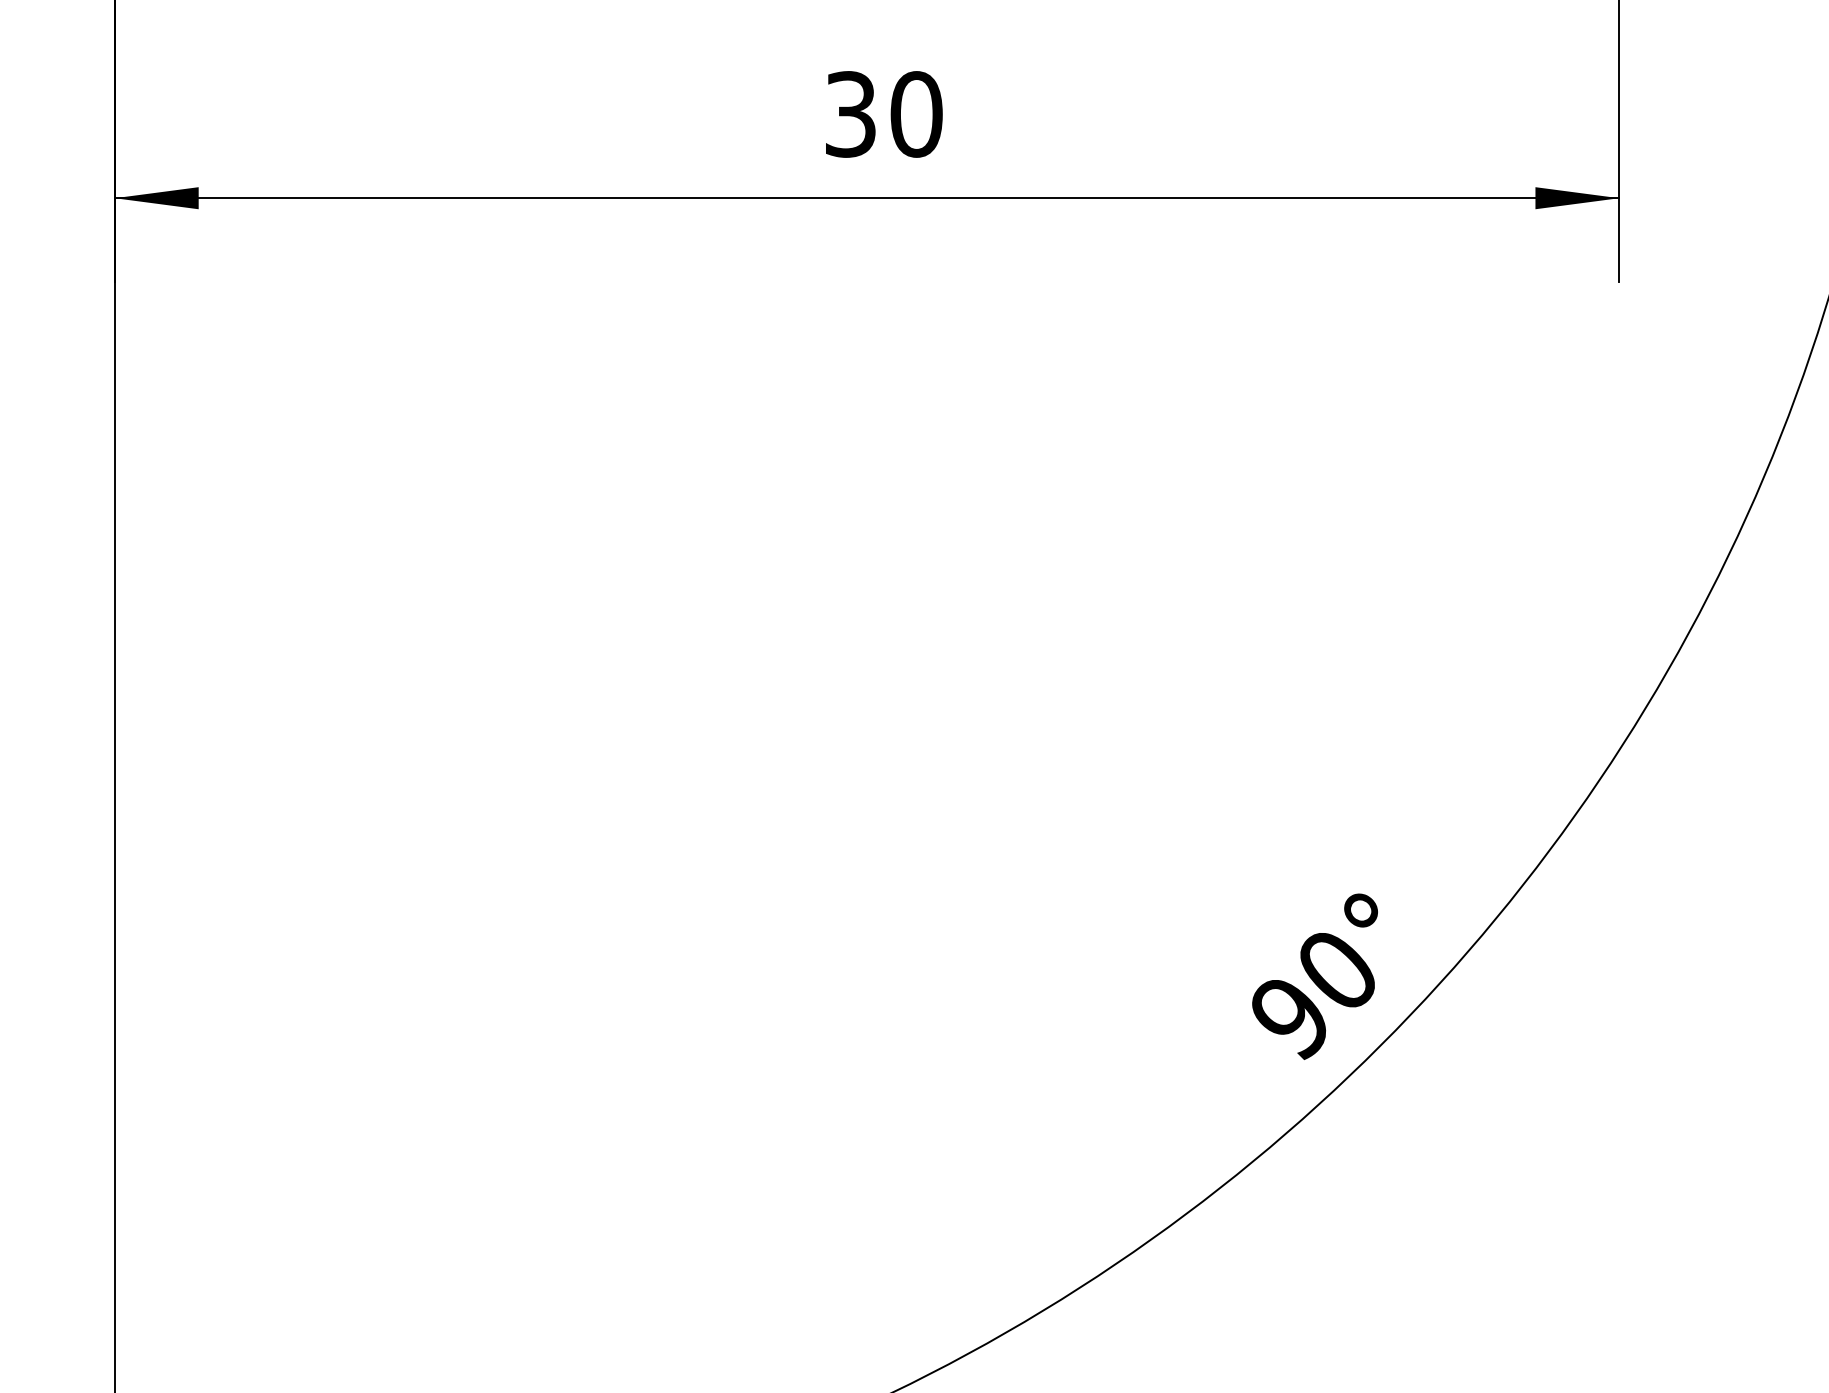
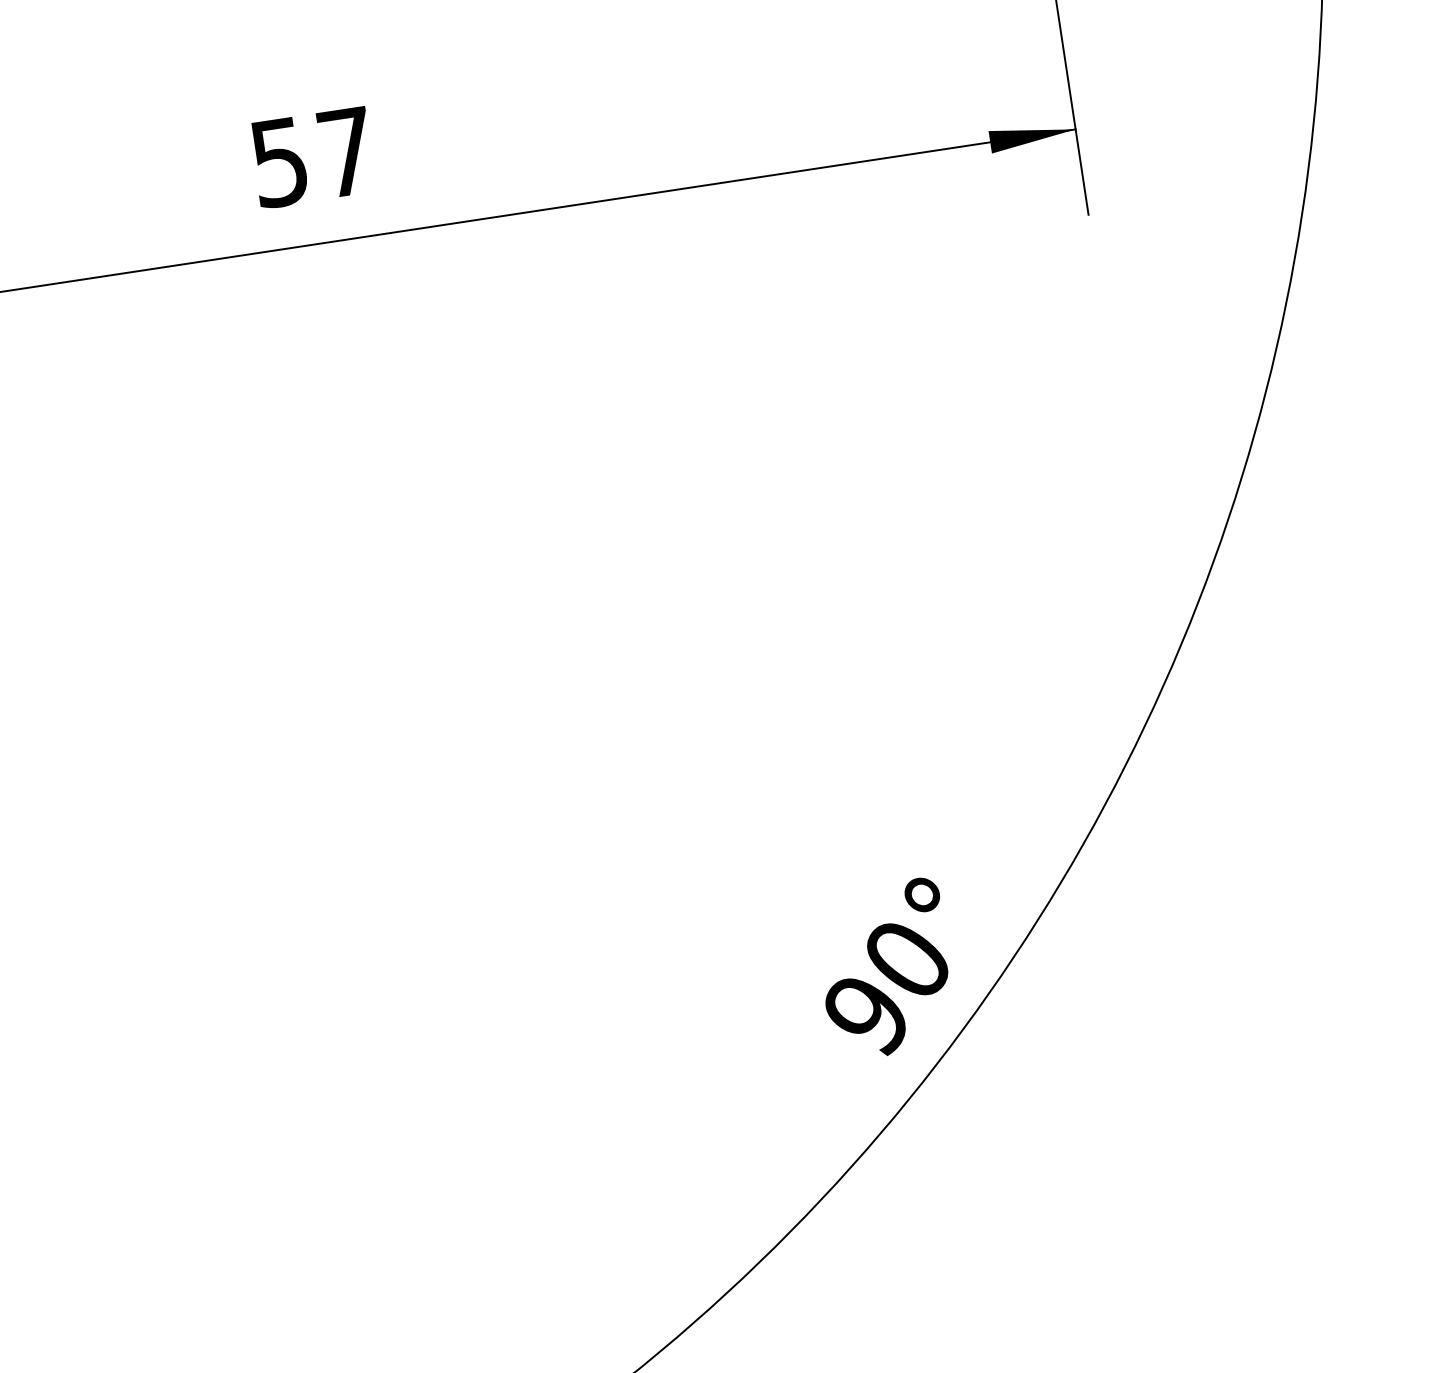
text: (884, 114) -> (314, 157), 30 -> 57

